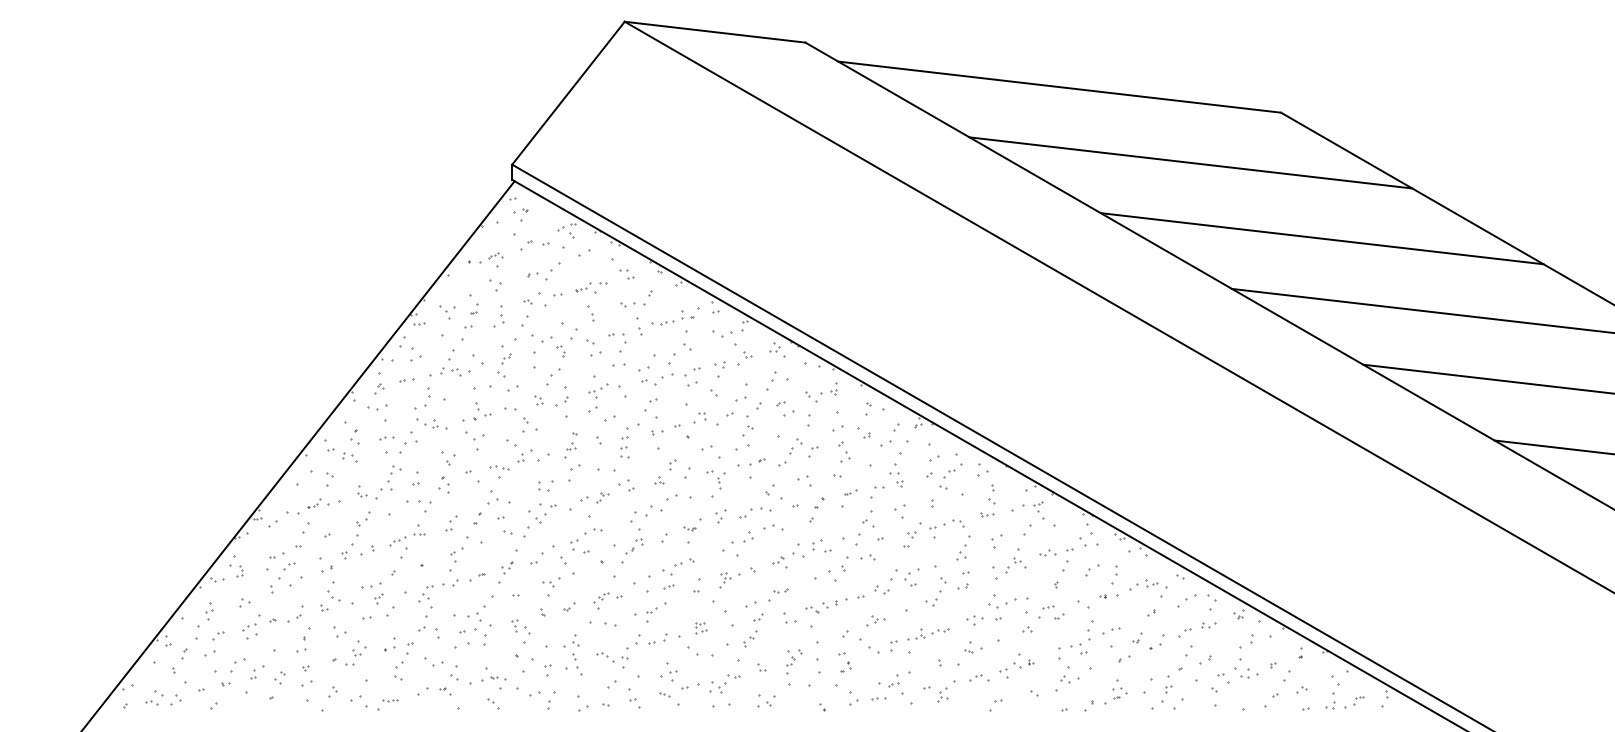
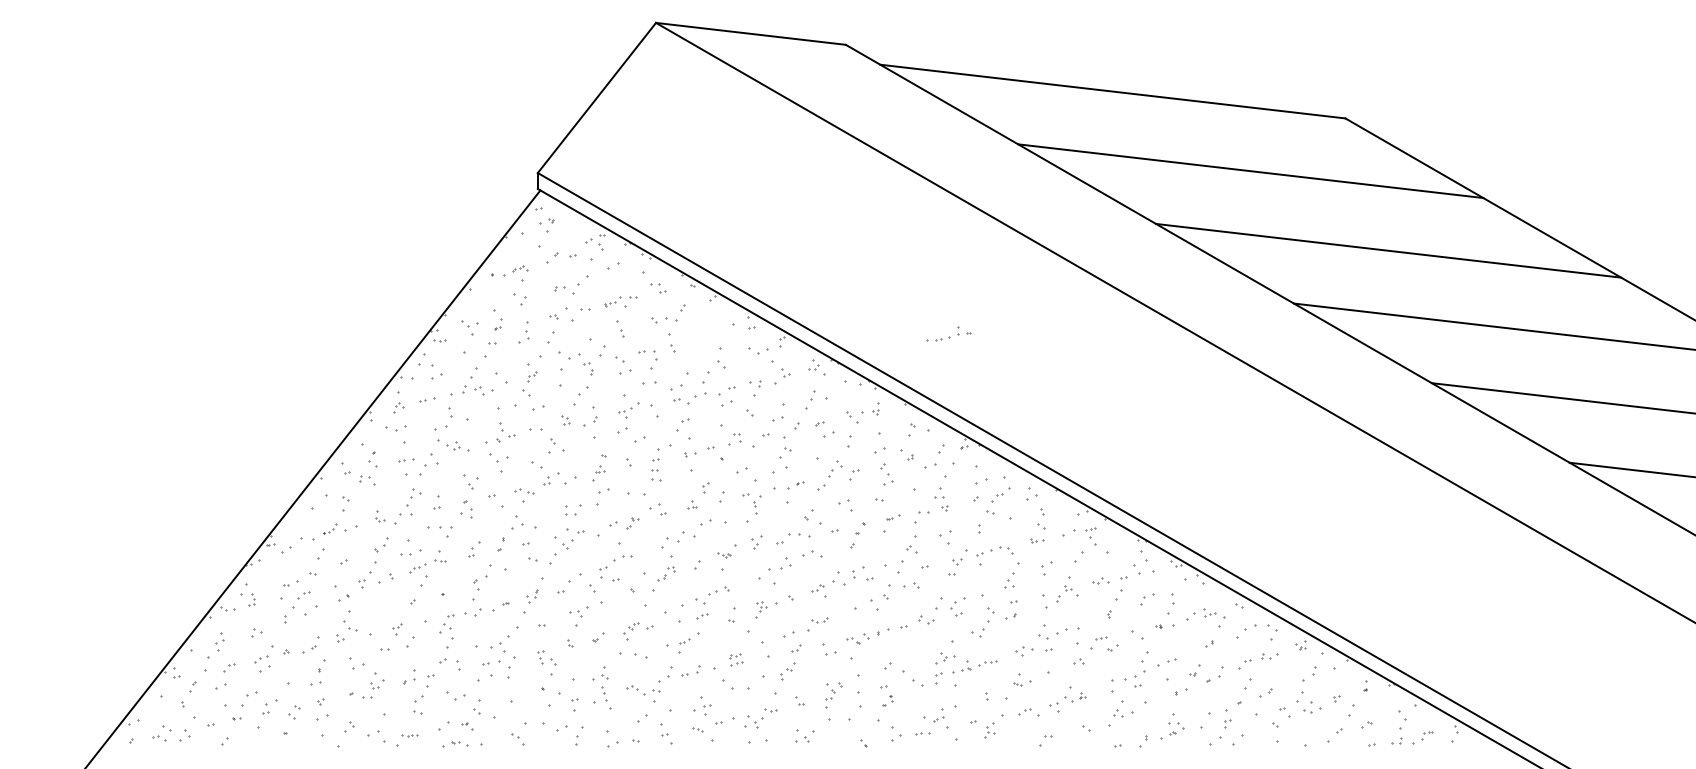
part: (672, 317) -> (947, 333), moved
part: (371, 585) -> (411, 553), moved
part: (875, 620) -> (944, 658), moved
part: (493, 678) -> (455, 744), moved

